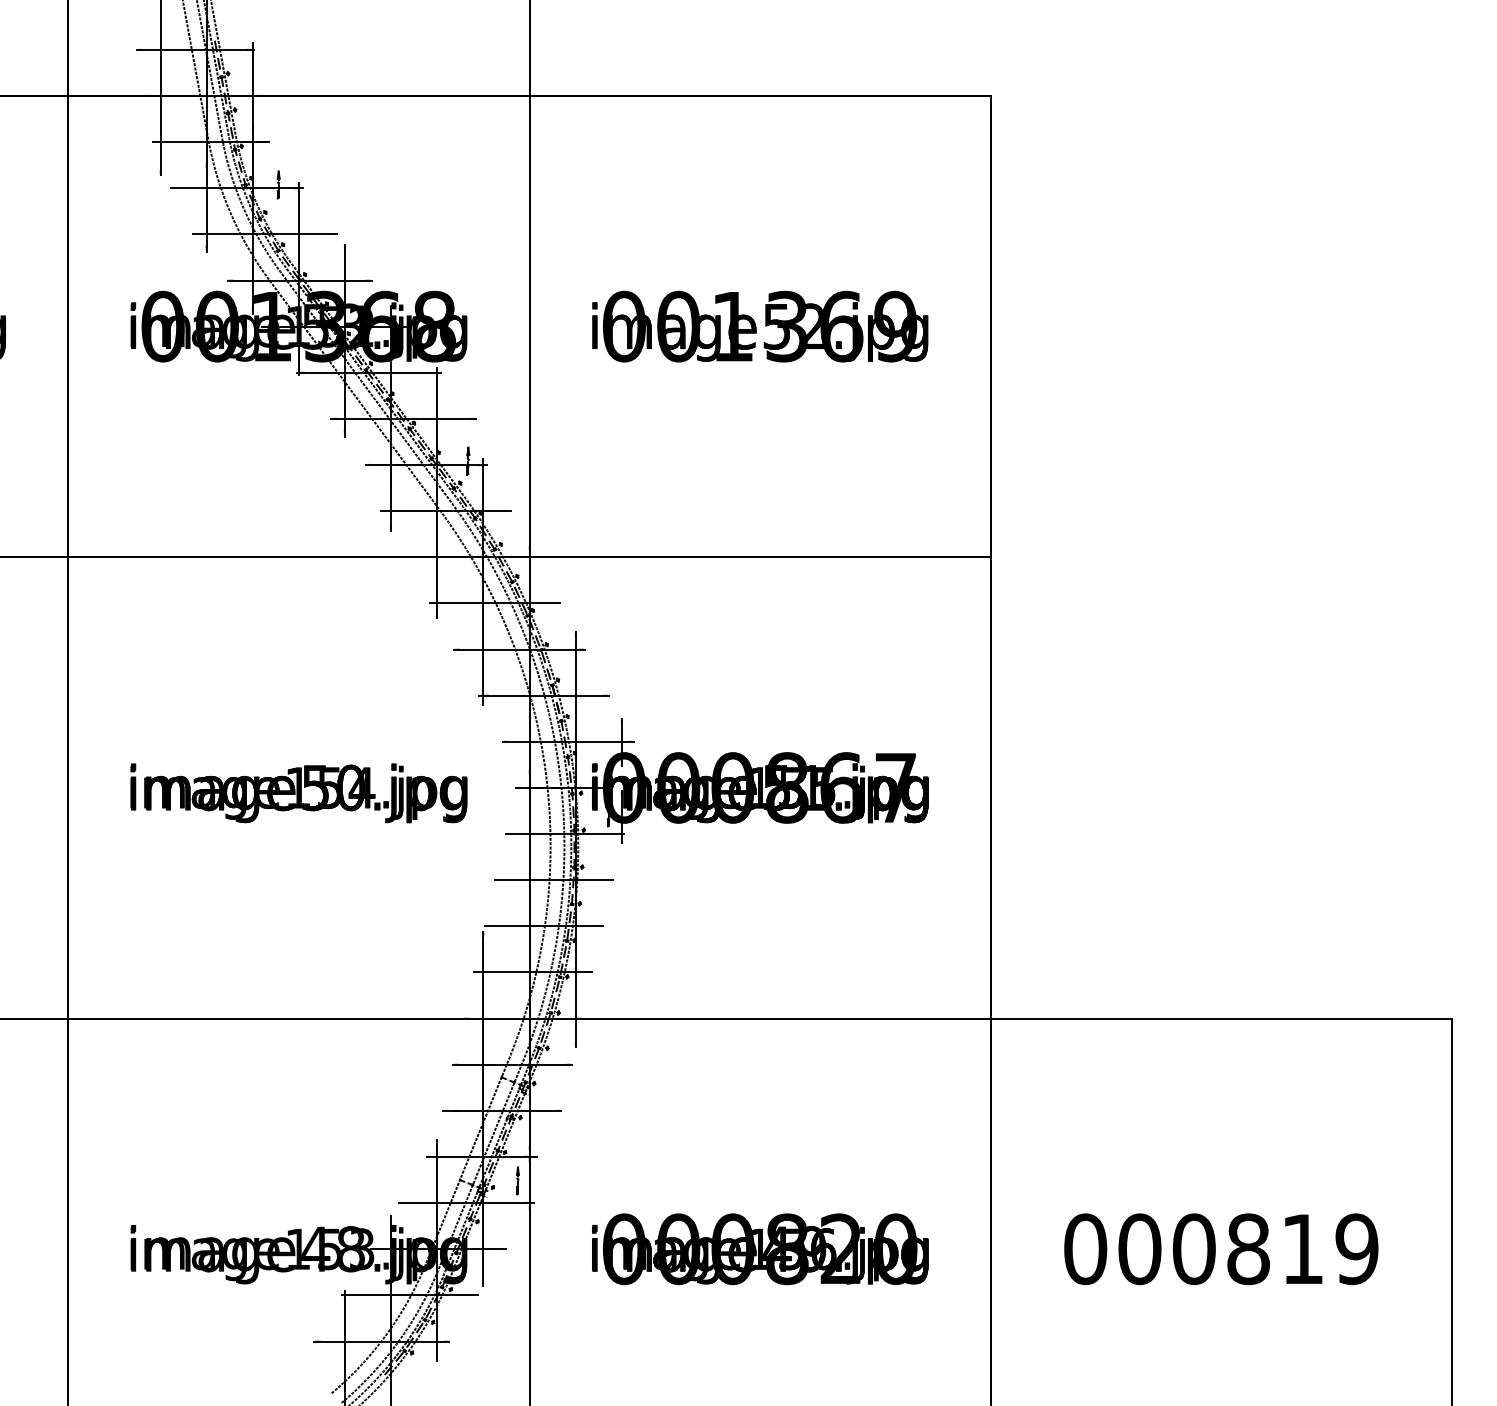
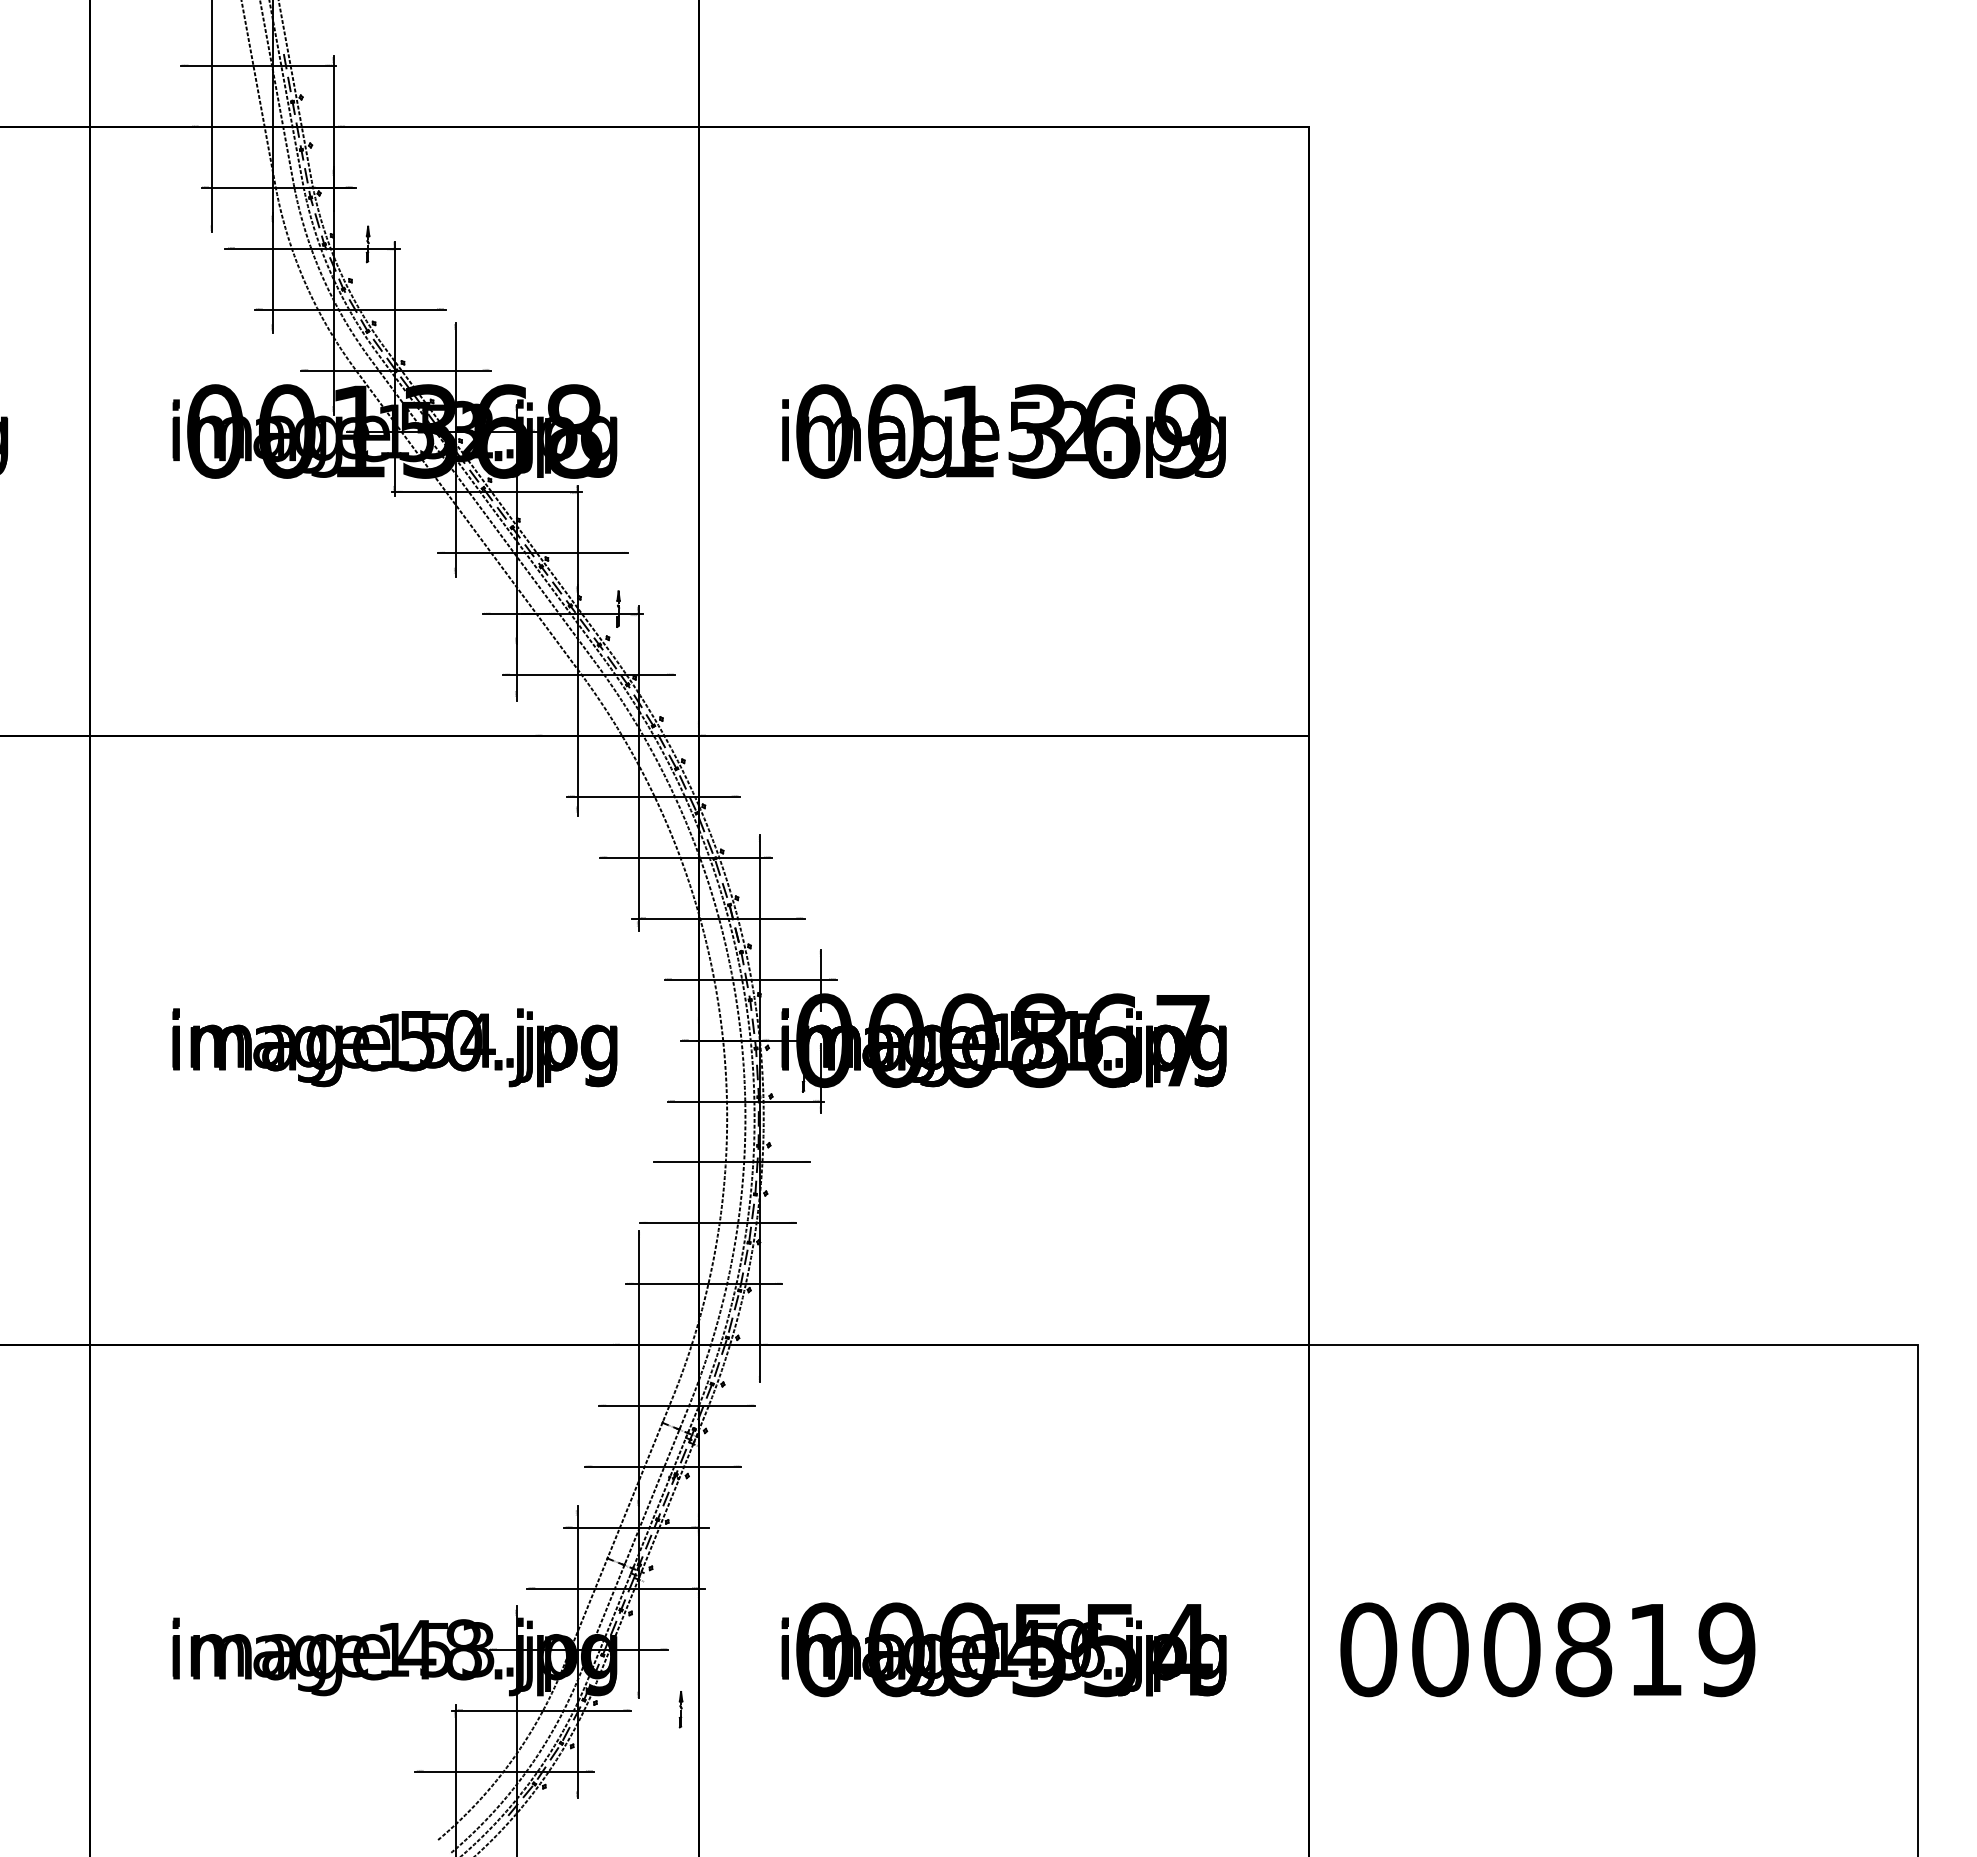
part: (517, 1180) -> (680, 1709), moved
text: (841, 1249) -> (1111, 1649), 000820 -> 000554
text: (1221, 1249) -> (1547, 1649), moved

